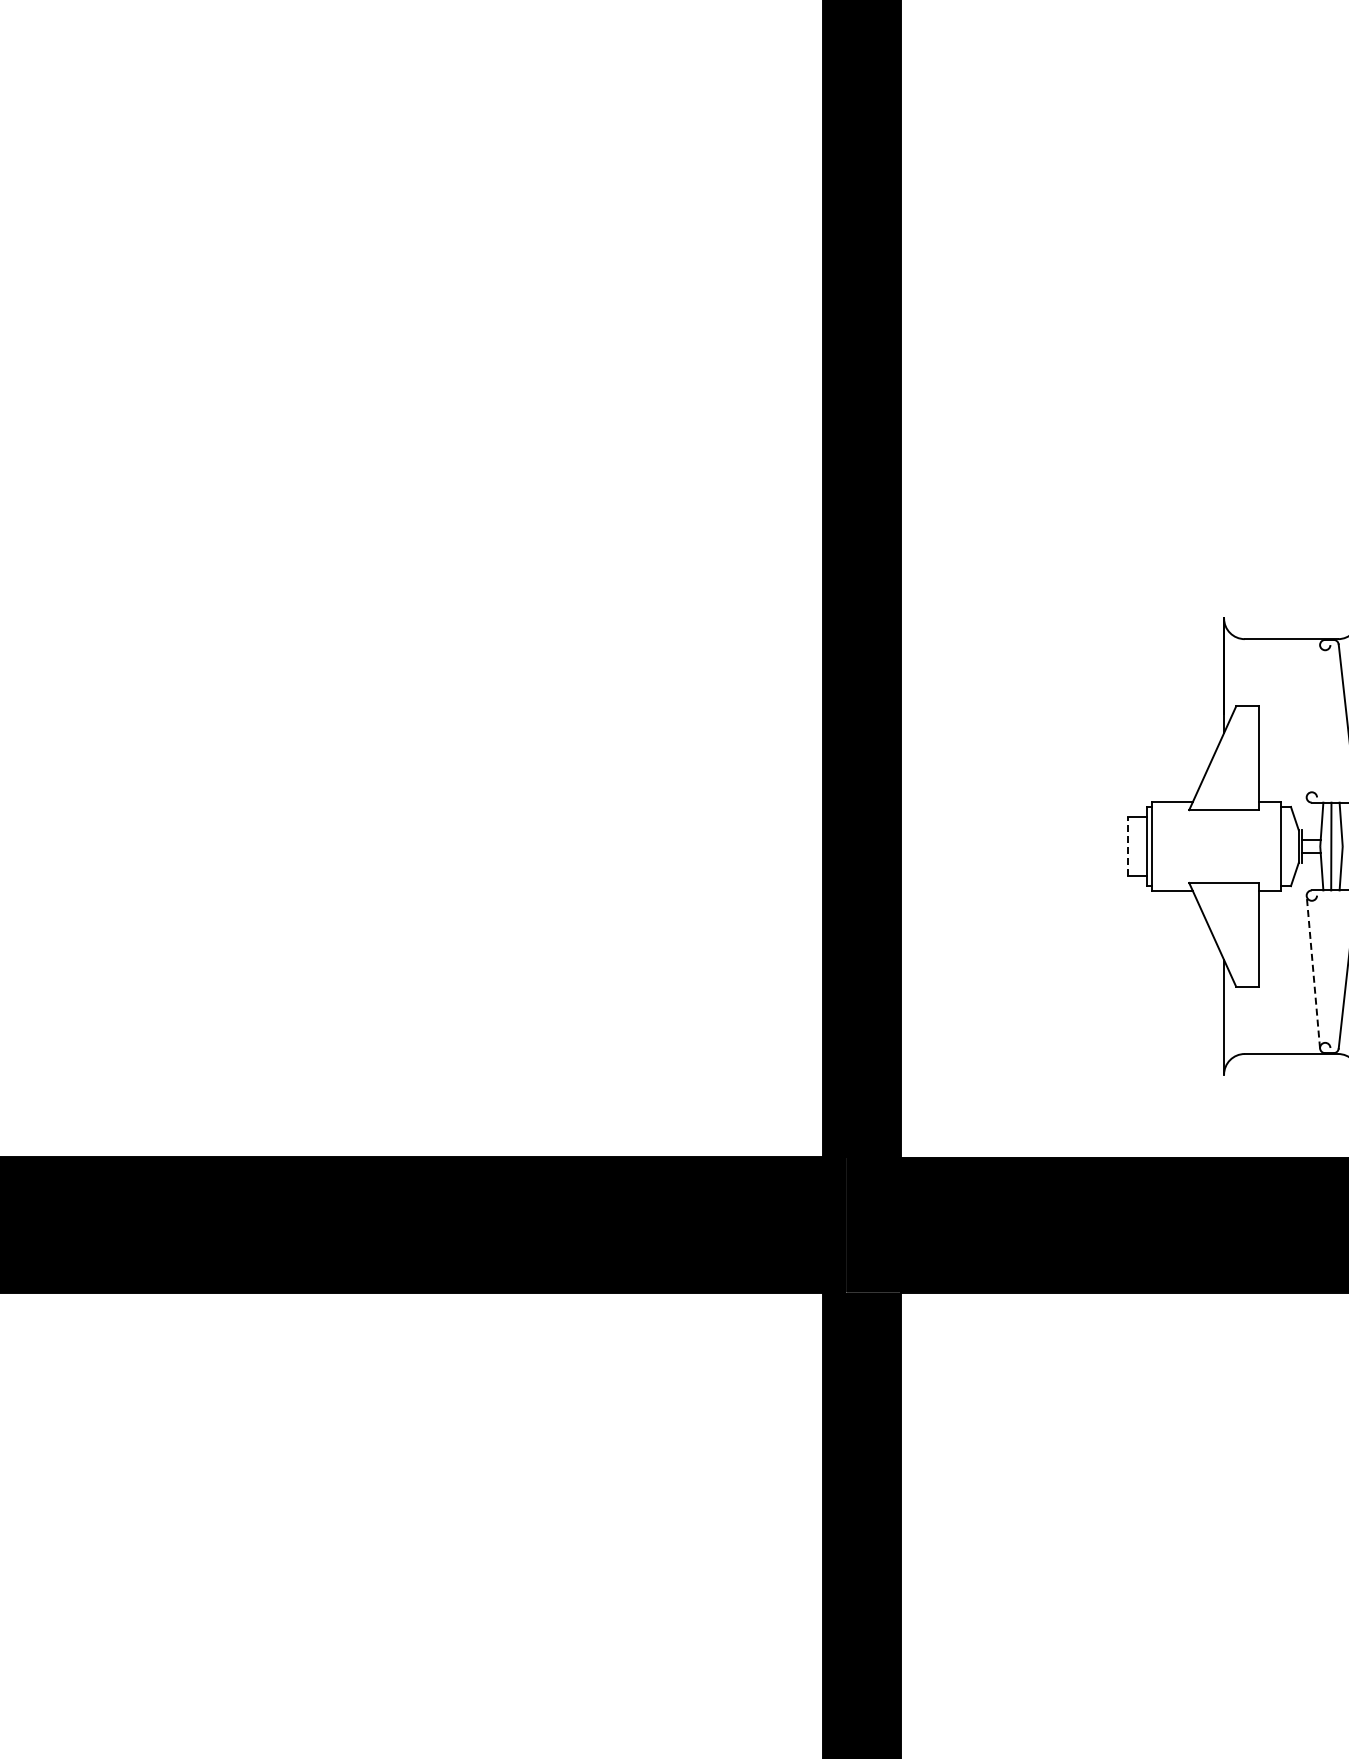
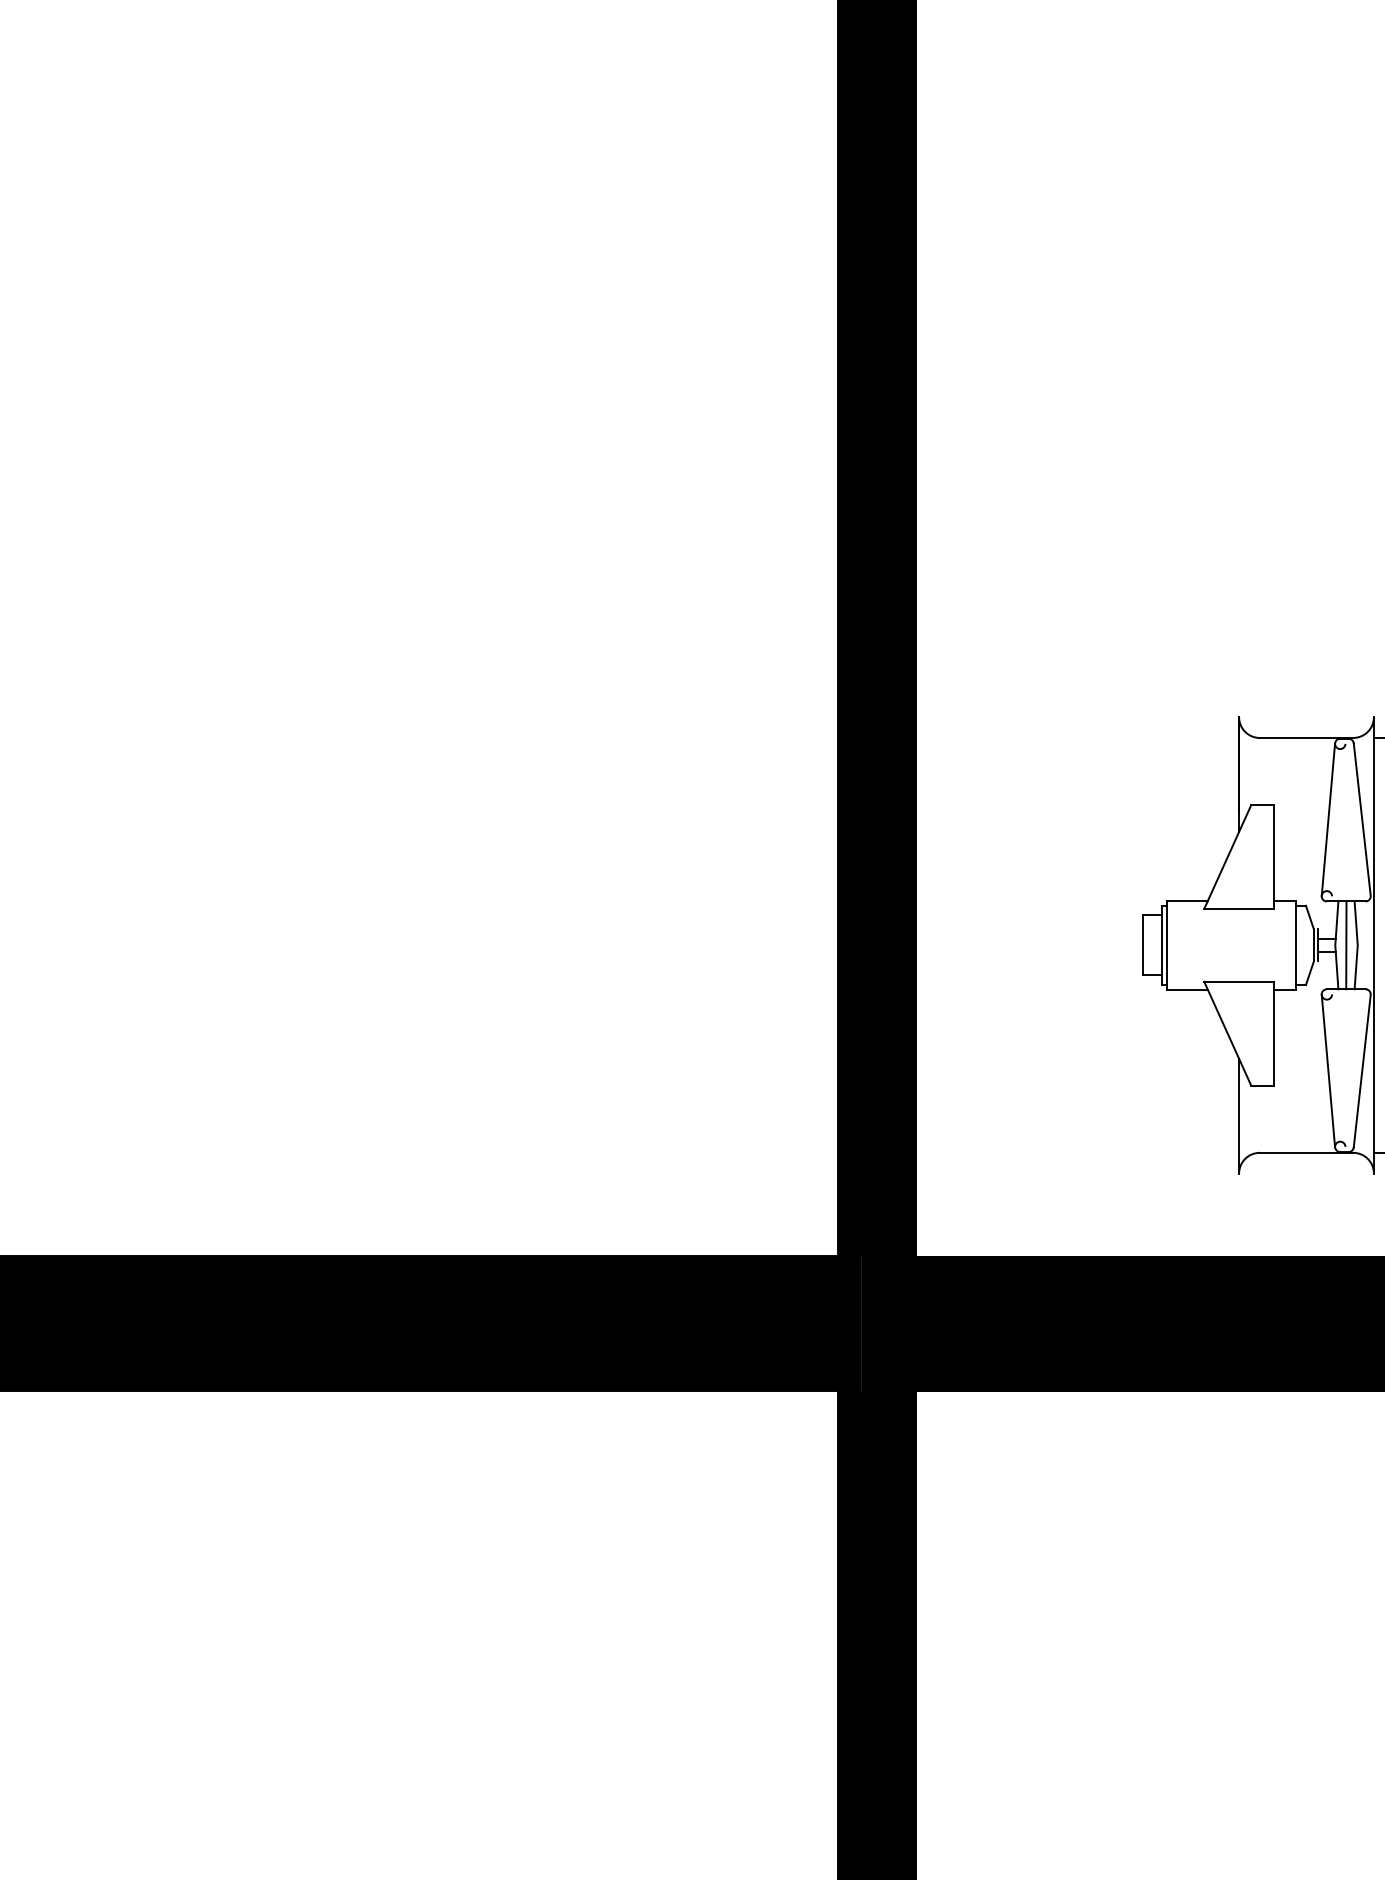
line: (1313, 720) -> (1328, 819), added
line: (1128, 846) -> (1143, 945), dashed -> solid
line: (1313, 971) -> (1328, 1070), dashed -> solid

